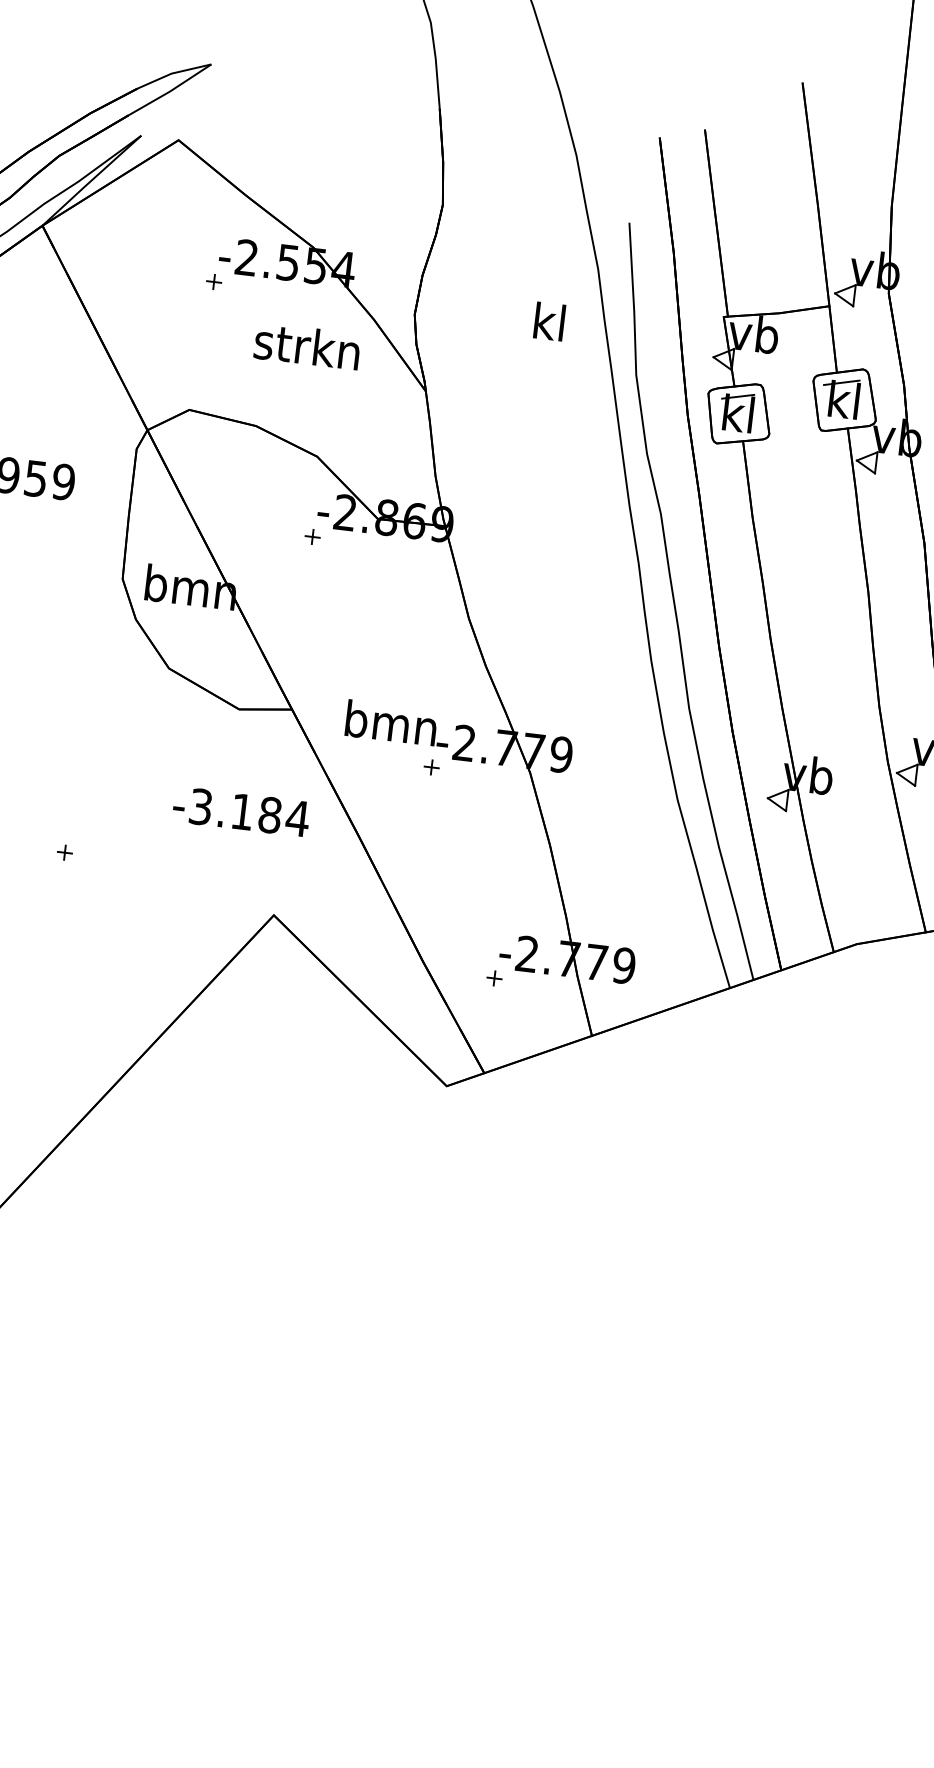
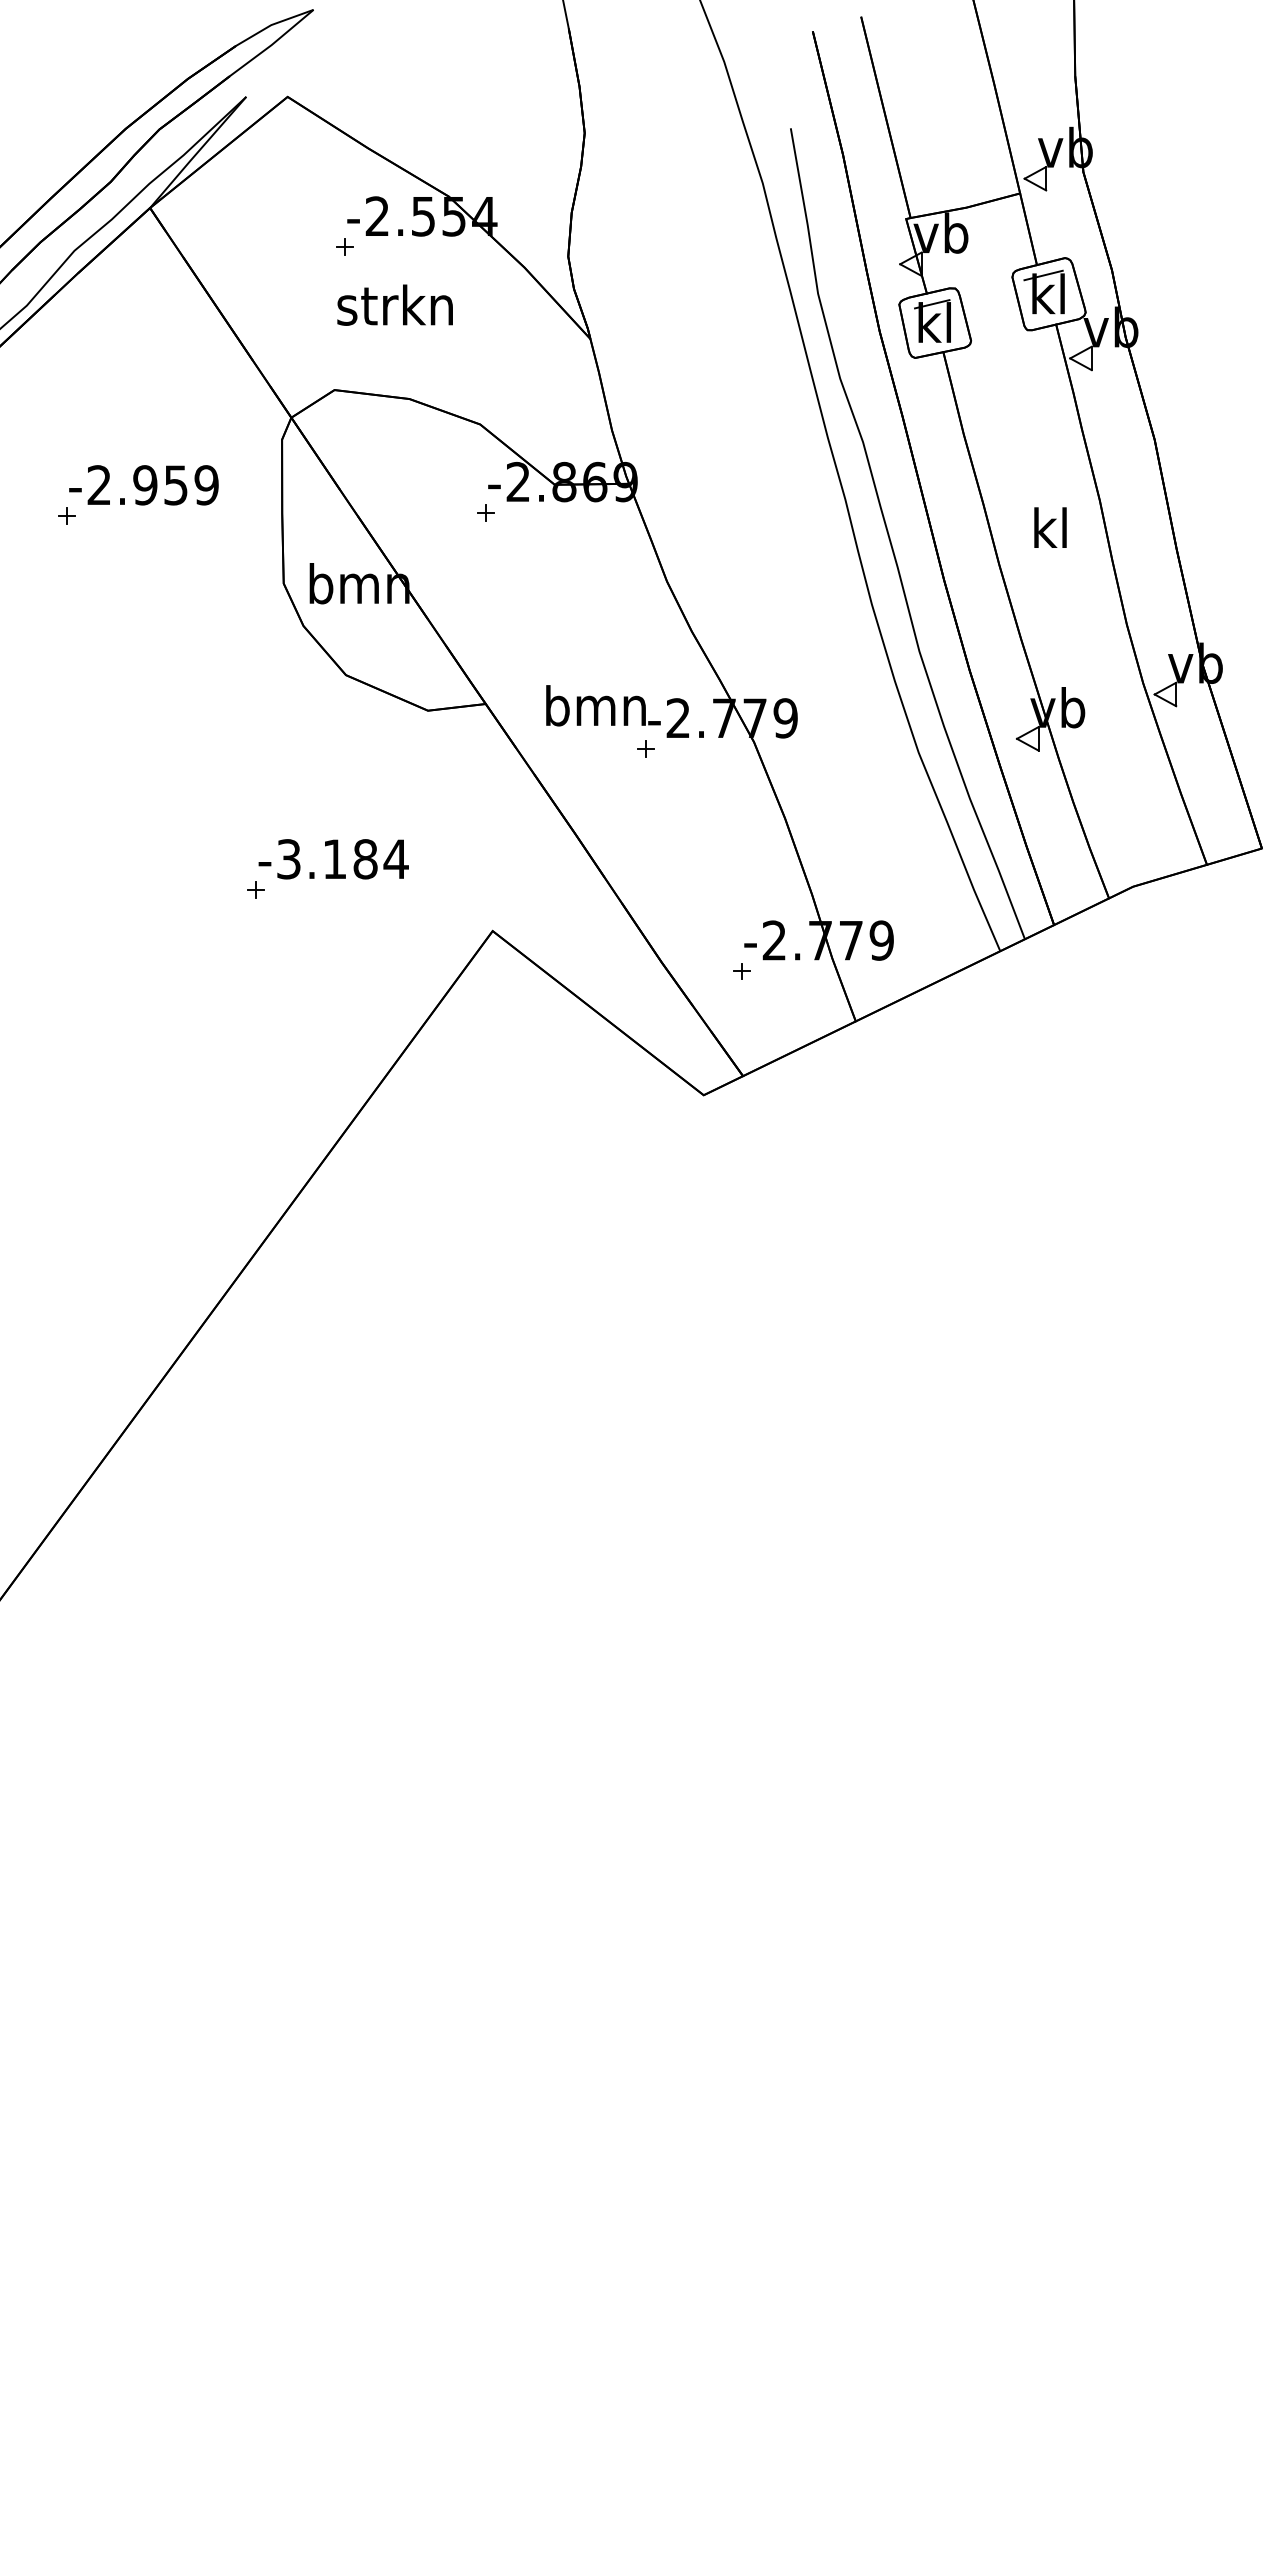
text: (549, 321) -> (1050, 527), moved
text: (306, 345) -> (394, 304), moved
text: (241, 811) -> (333, 859), moved

